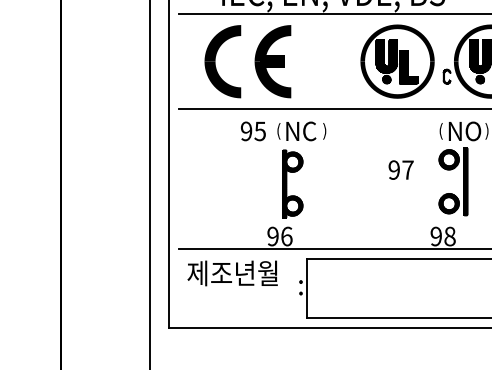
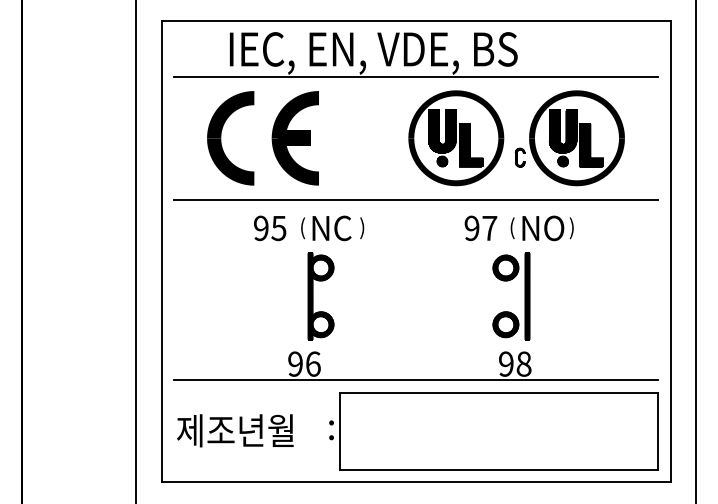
text: (400, 170) -> (480, 228), moved
part: (463, 181) -> (524, 296), moved
text: (232, 273) -> (235, 430), moved

